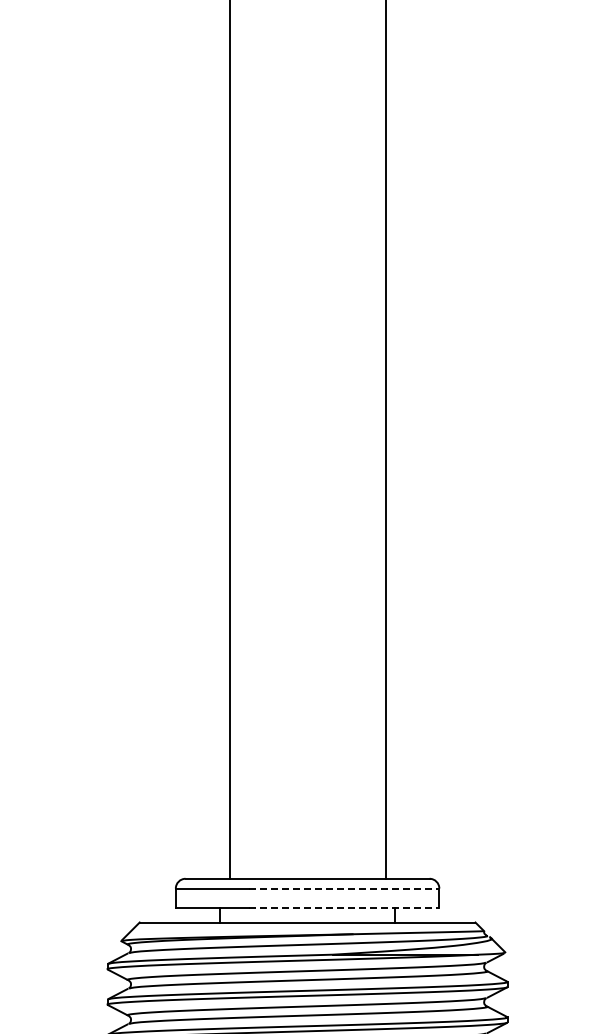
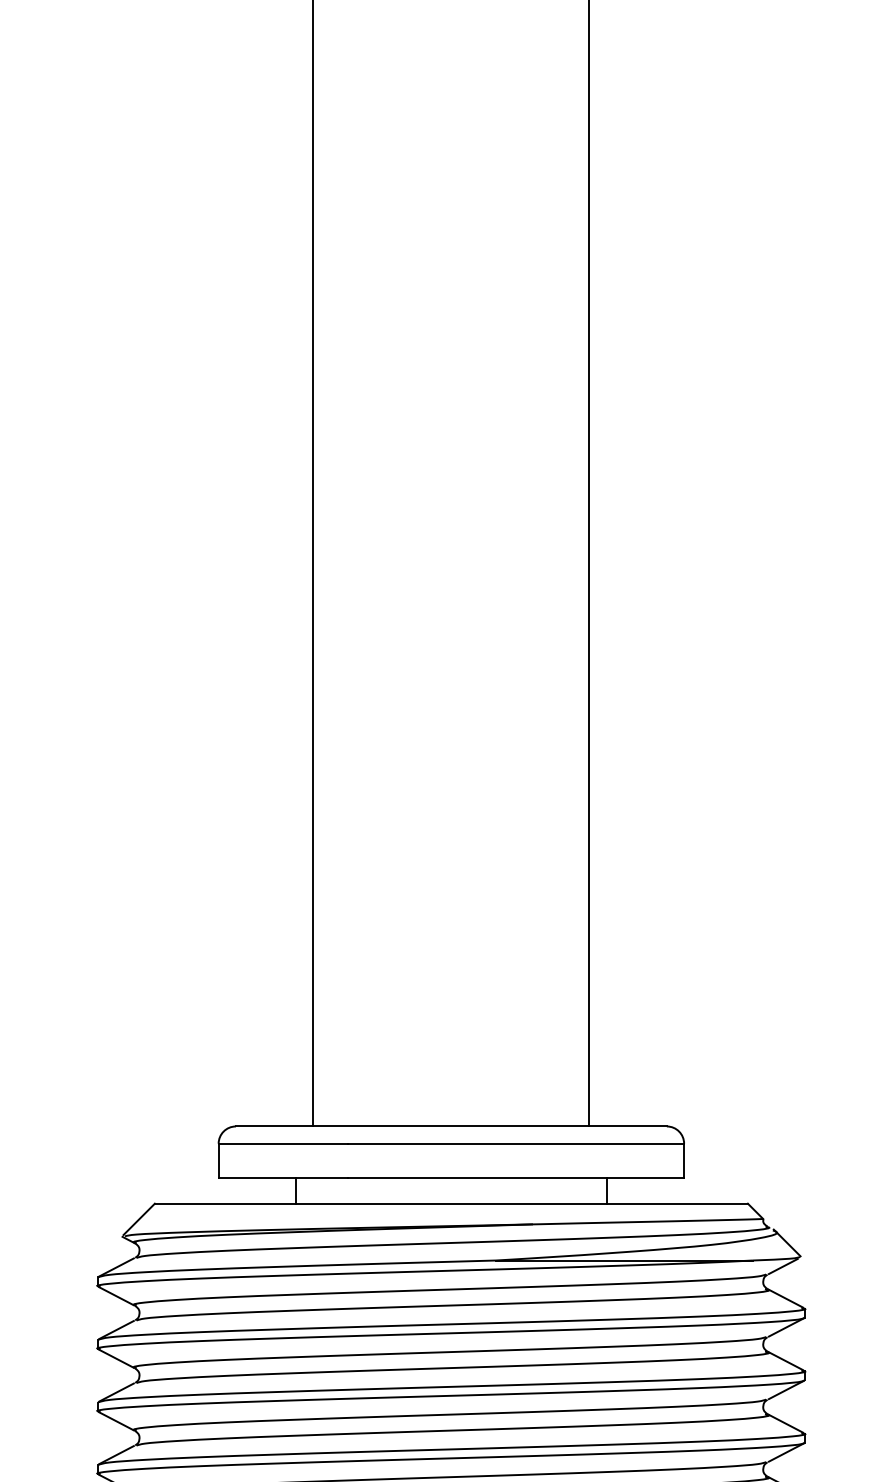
line: (344, 888) -> (516, 1143), dashed -> solid
line: (344, 908) -> (516, 1178), dashed -> solid

